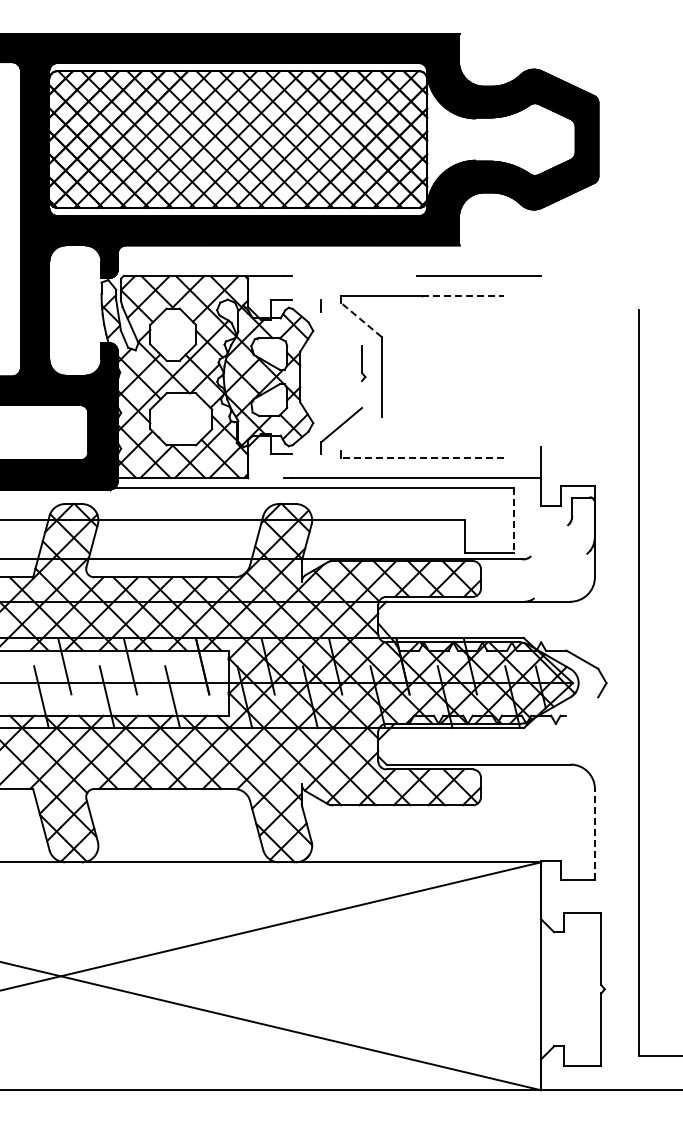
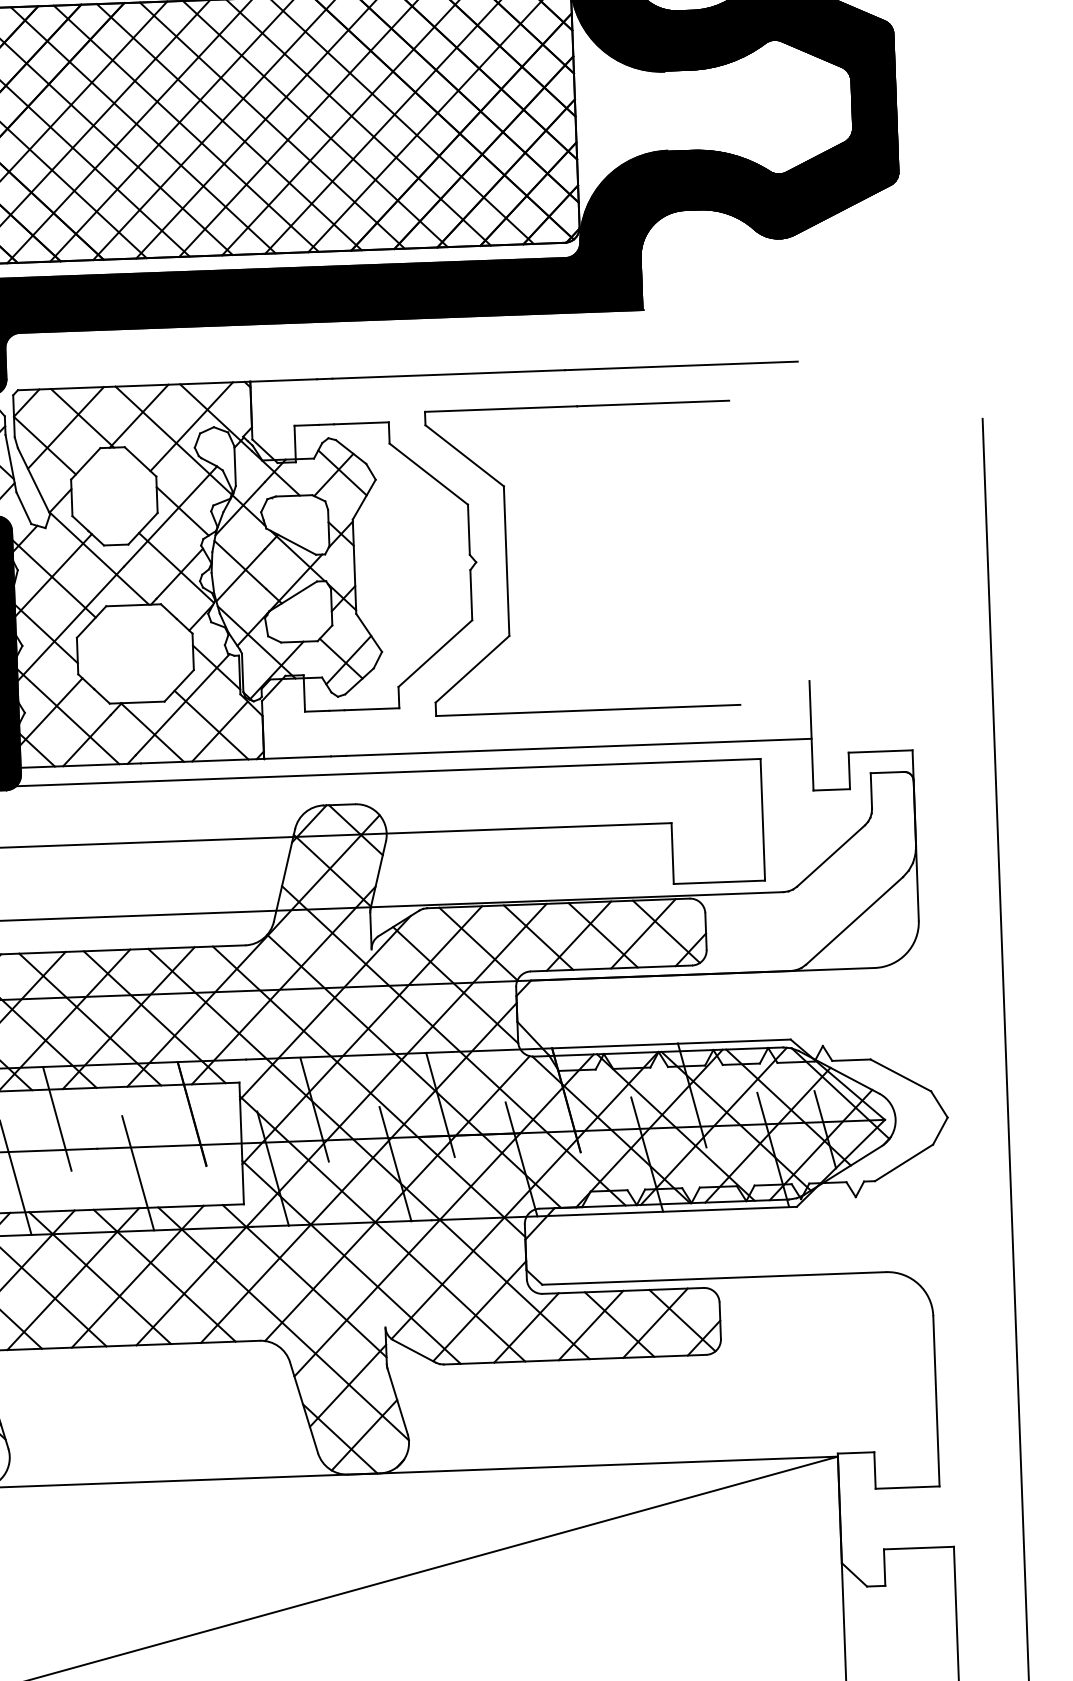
line: (354, 276) -> (449, 375), added
line: (463, 295) -> (653, 403), dashed -> solid
line: (306, 300) -> (361, 423), added
line: (361, 319) -> (465, 455), dashed -> solid
line: (341, 328) -> (428, 473), added
line: (362, 394) -> (472, 595), added
line: (360, 434) -> (471, 669), added
line: (306, 453) -> (371, 709), added
line: (421, 458) -> (586, 710), dashed -> solid
line: (265, 477) -> (296, 756), added
line: (513, 520) -> (762, 820), dashed -> solid
line: (549, 540) -> (831, 855), added
line: (560, 575) -> (854, 919), added
line: (582, 706) -> (904, 1162), added
line: (594, 834) -> (935, 1401), dashed -> solid

